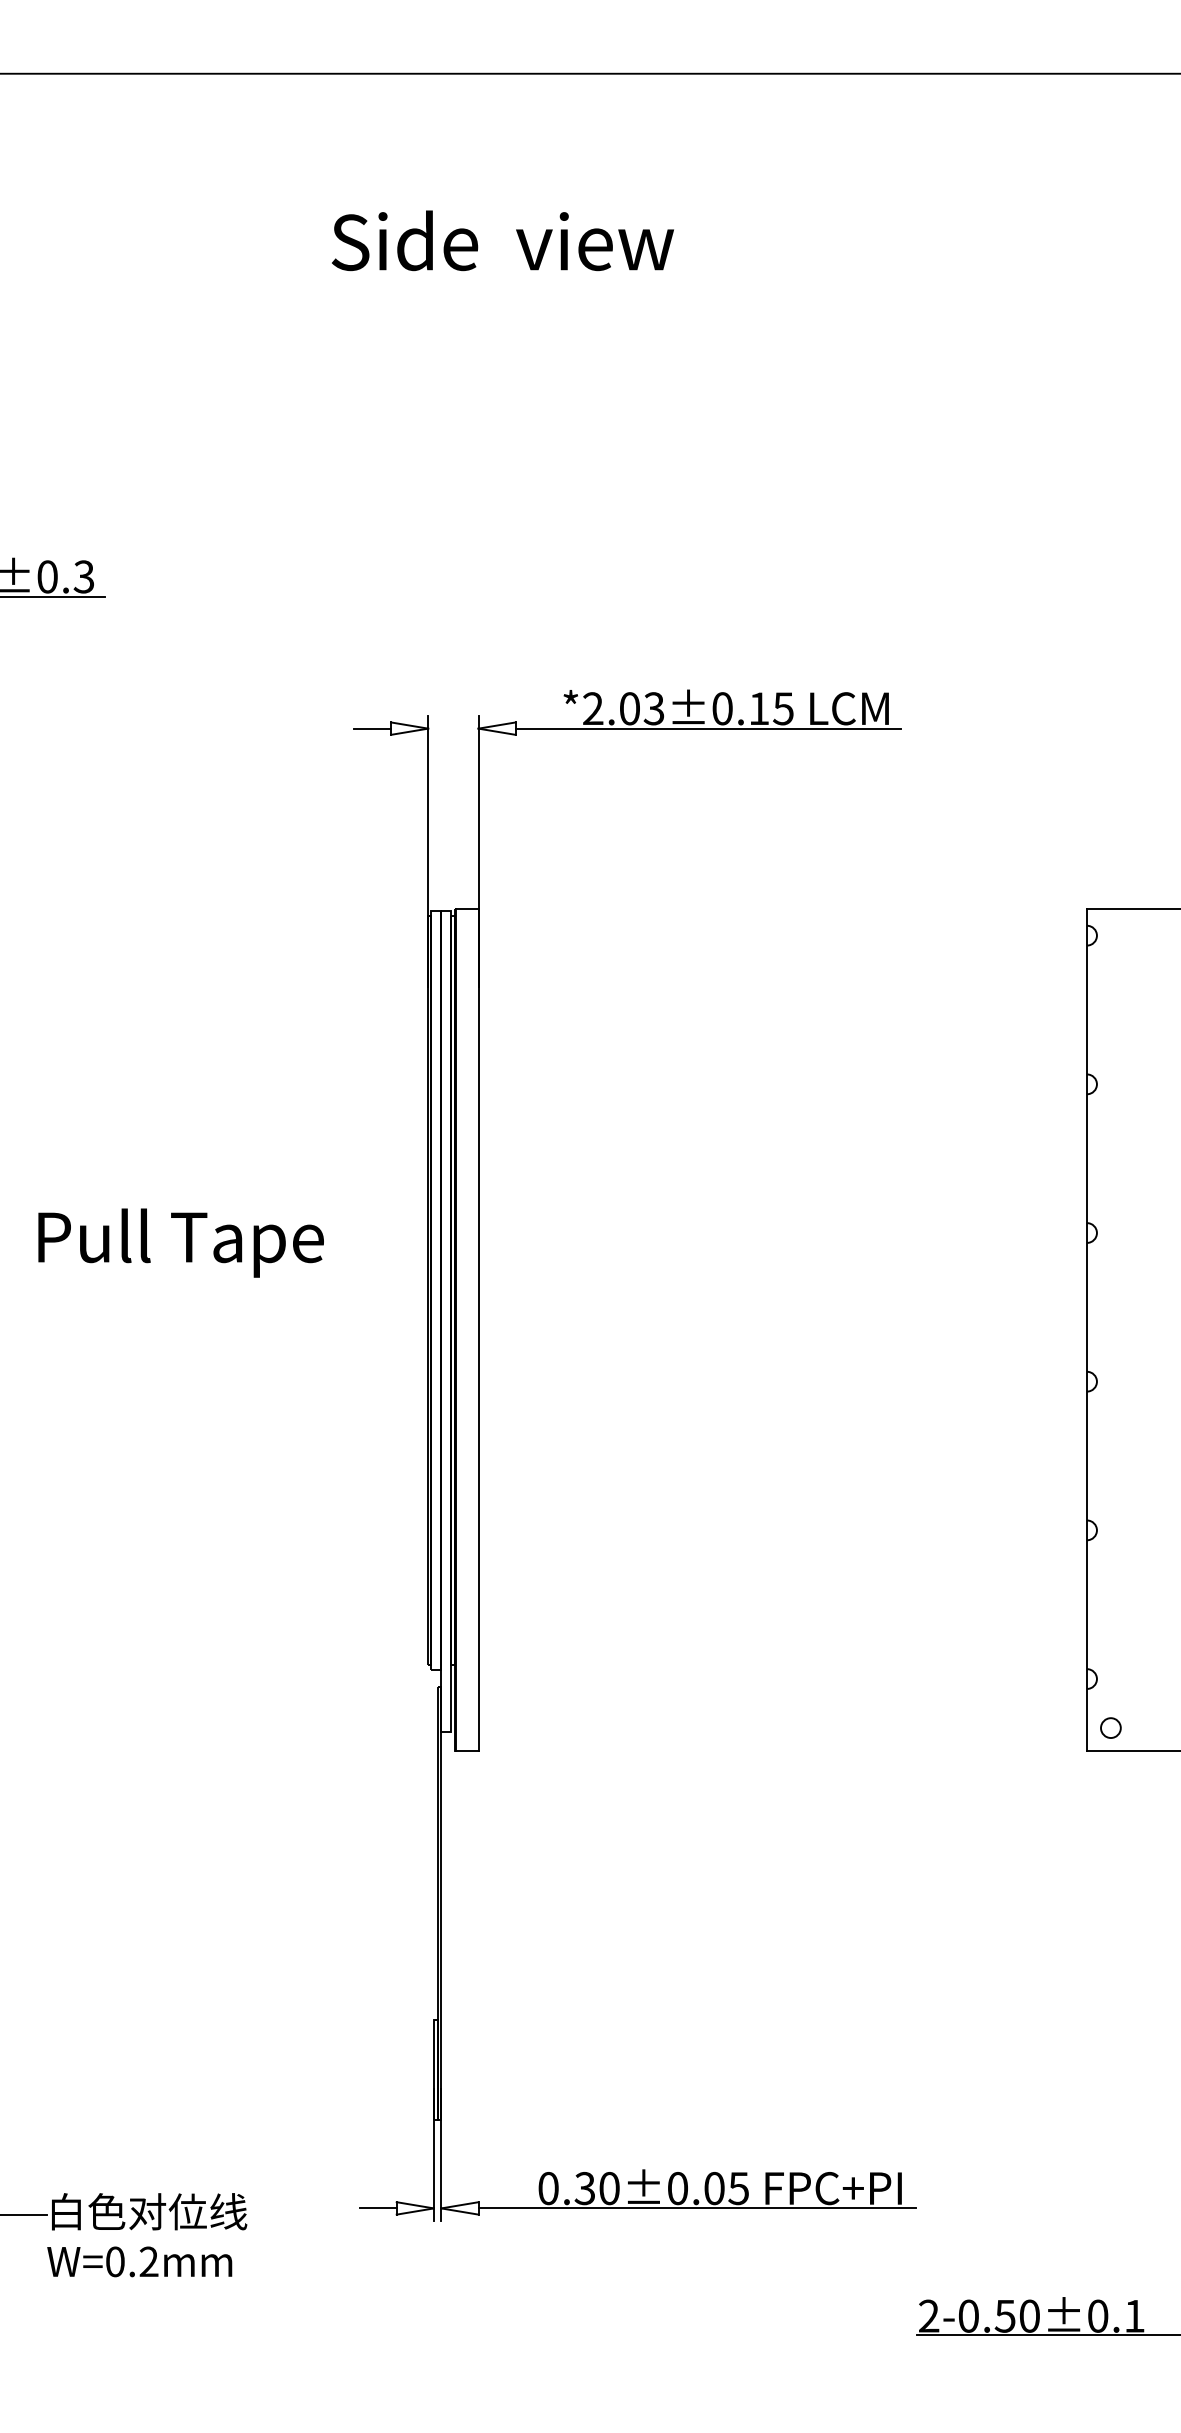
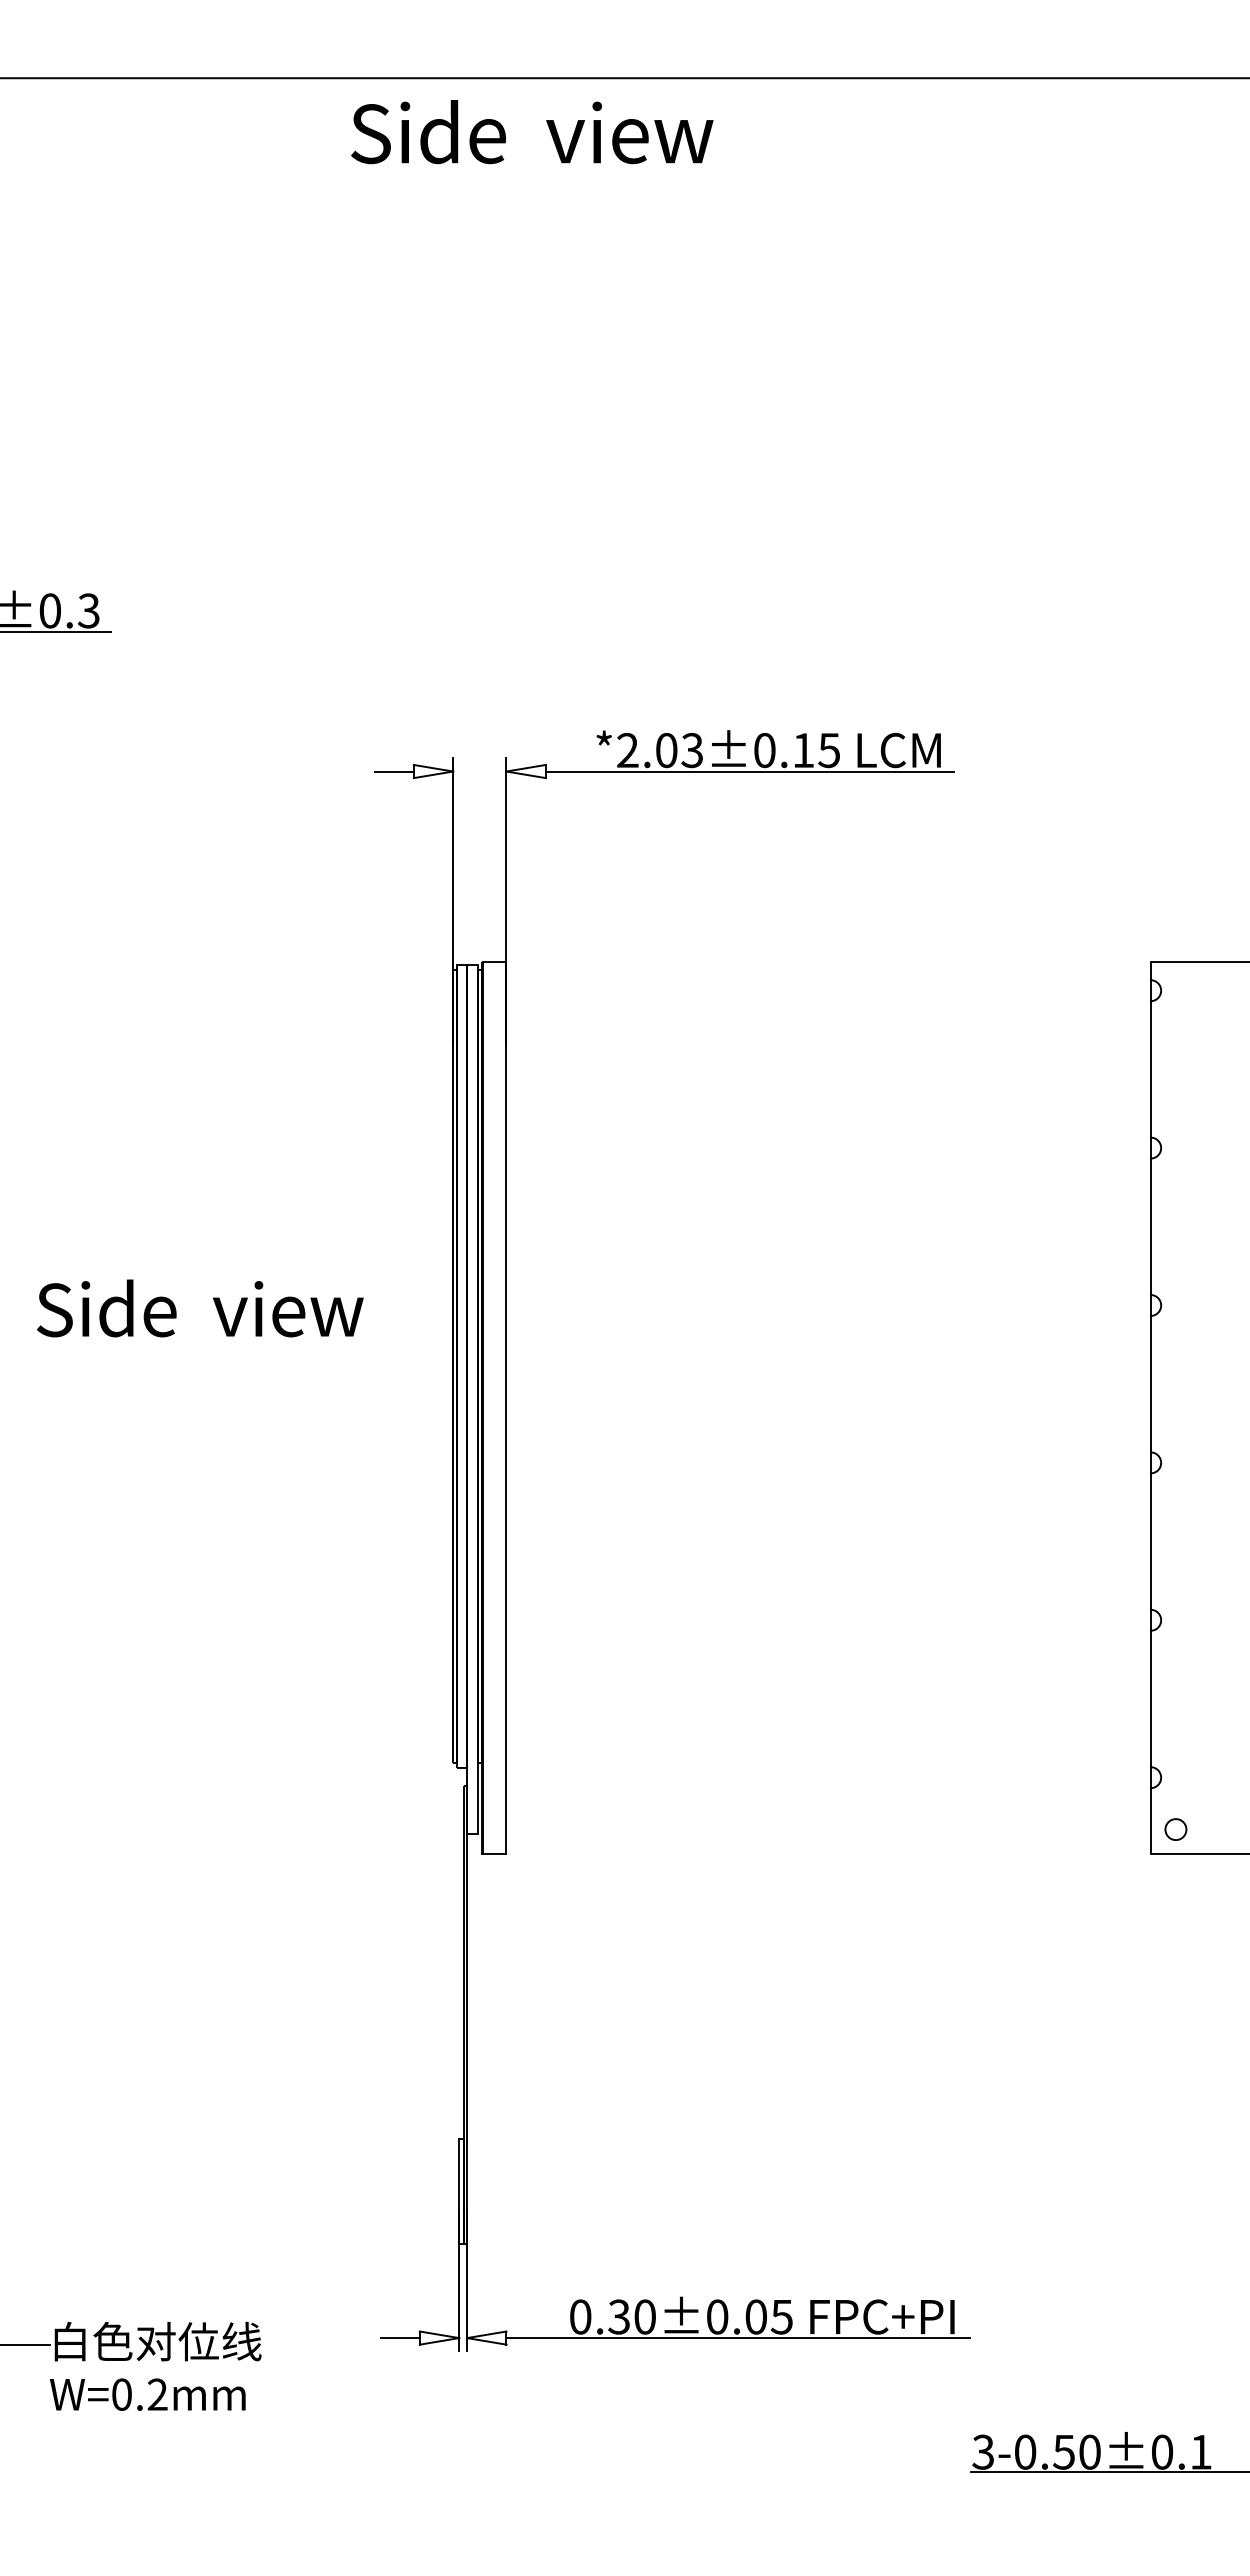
text: (503, 241) -> (532, 132), moved
text: (189, 1242) -> (200, 1315), Pull Tape -> Side  view
text: (929, 2316) -> (983, 2452), 2-0.50±0.1 -> 3-0.50±0.1

